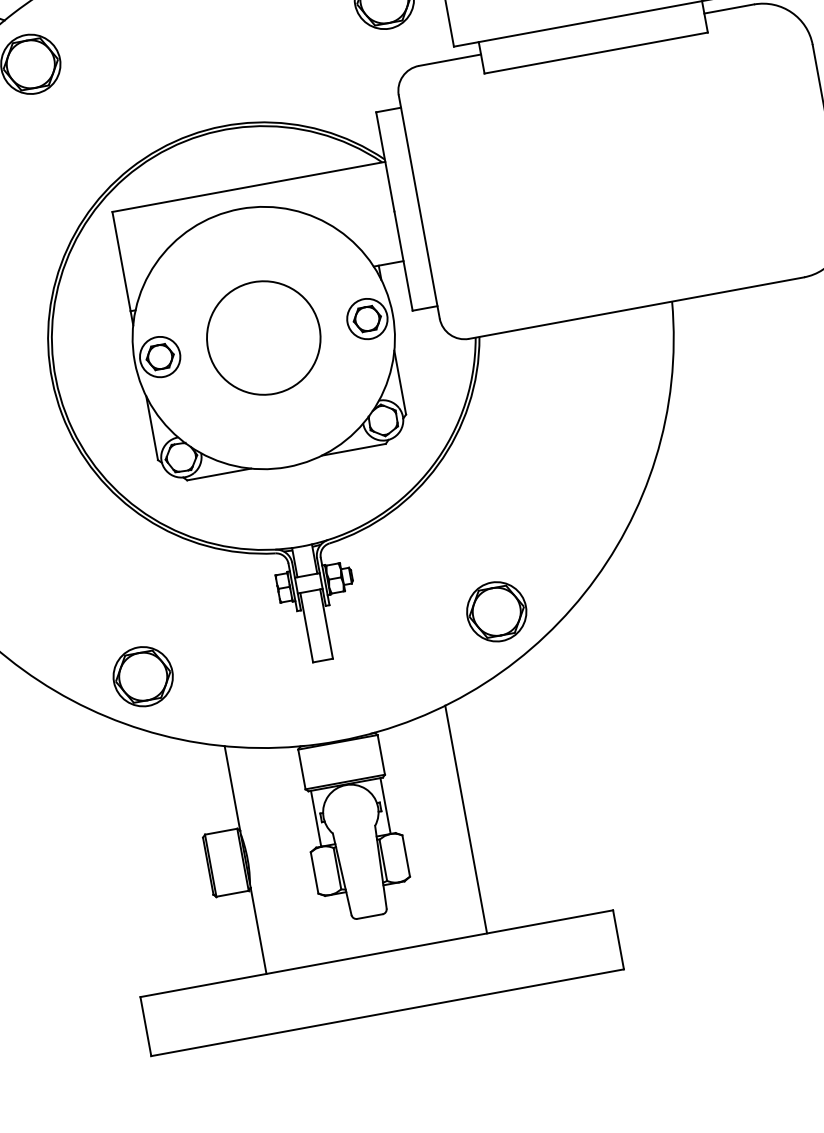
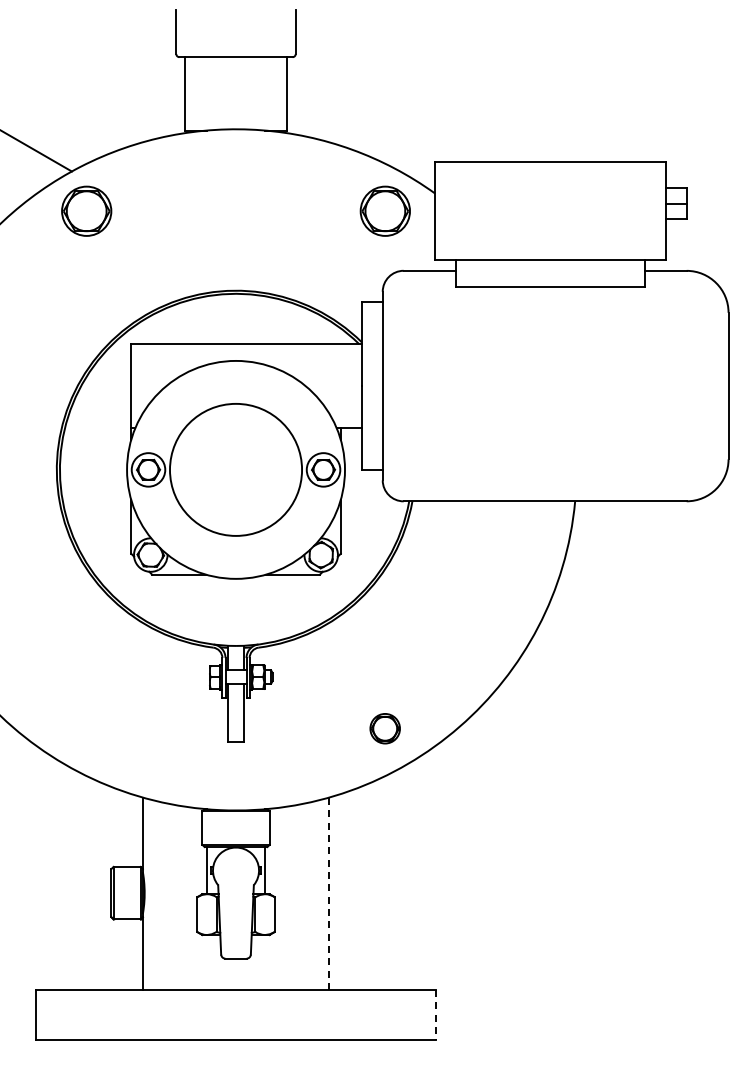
circle: (263, 337) -> (235, 469), size x1.4
part: (495, 611) -> (384, 728), size x0.6
part: (142, 676) -> (86, 728), removed
line: (466, 819) -> (329, 893), solid -> dashed
line: (618, 939) -> (435, 1014), solid -> dashed

